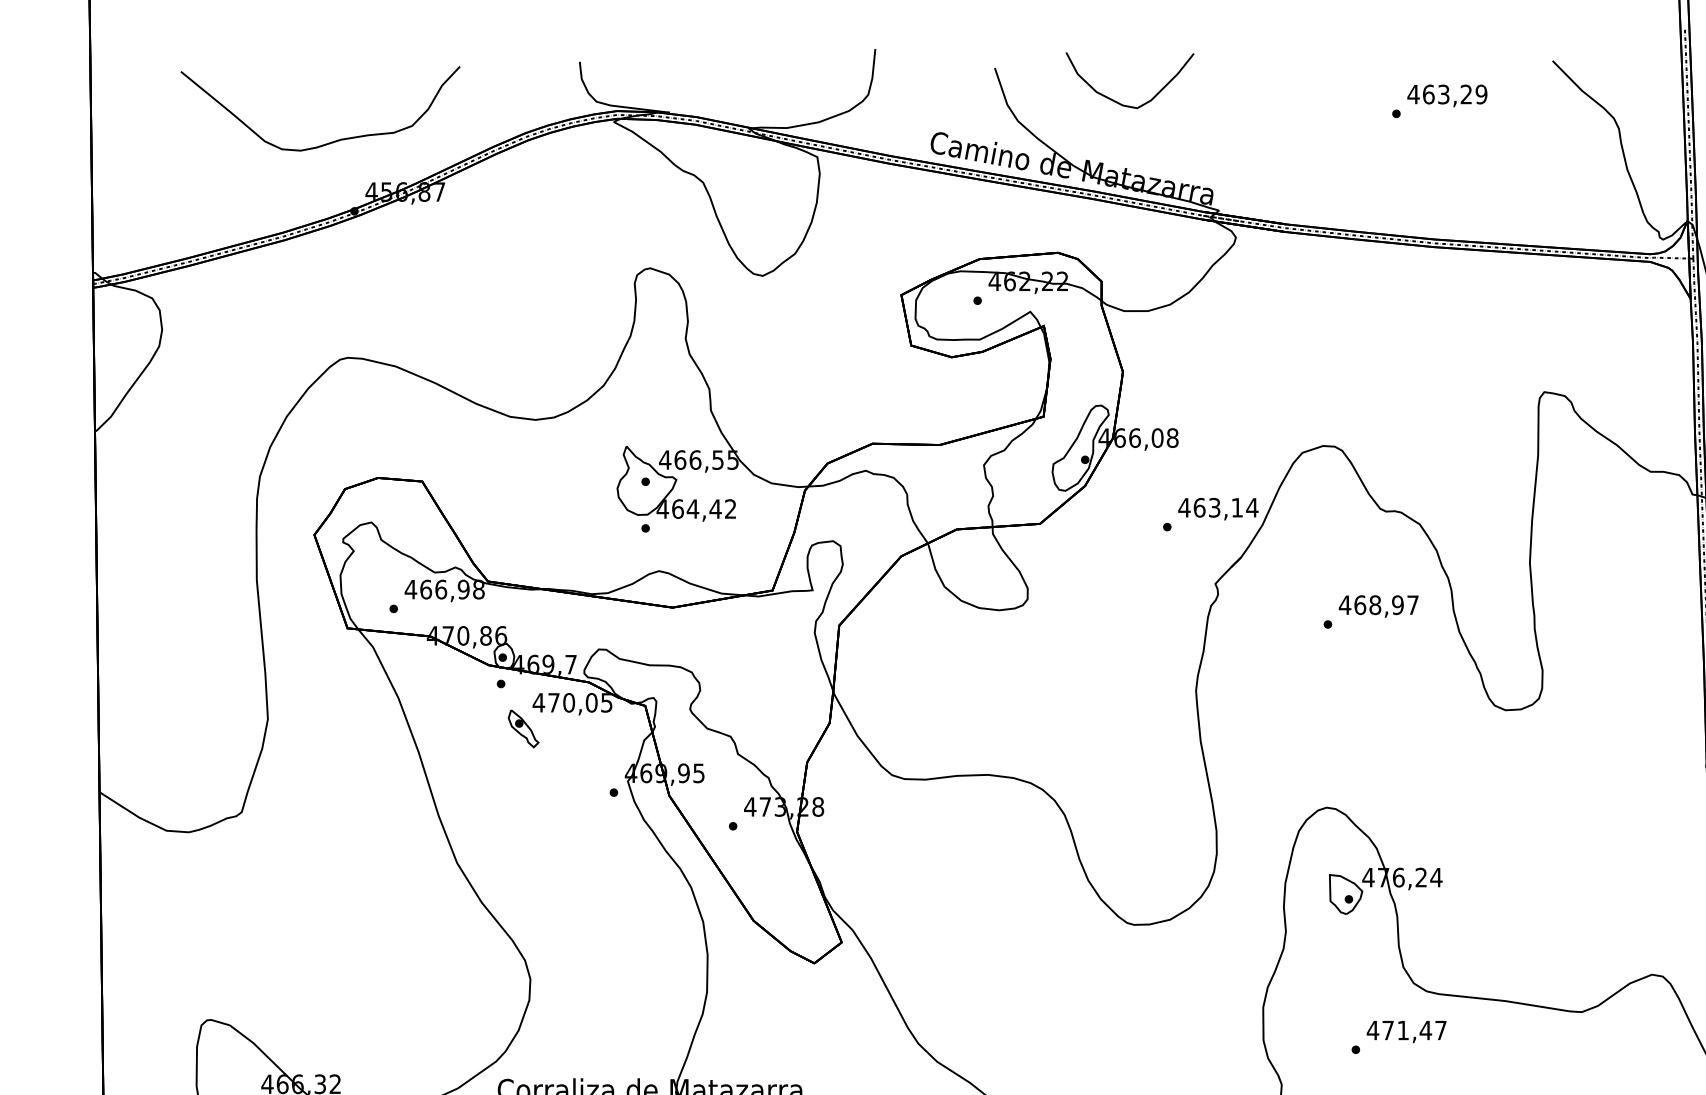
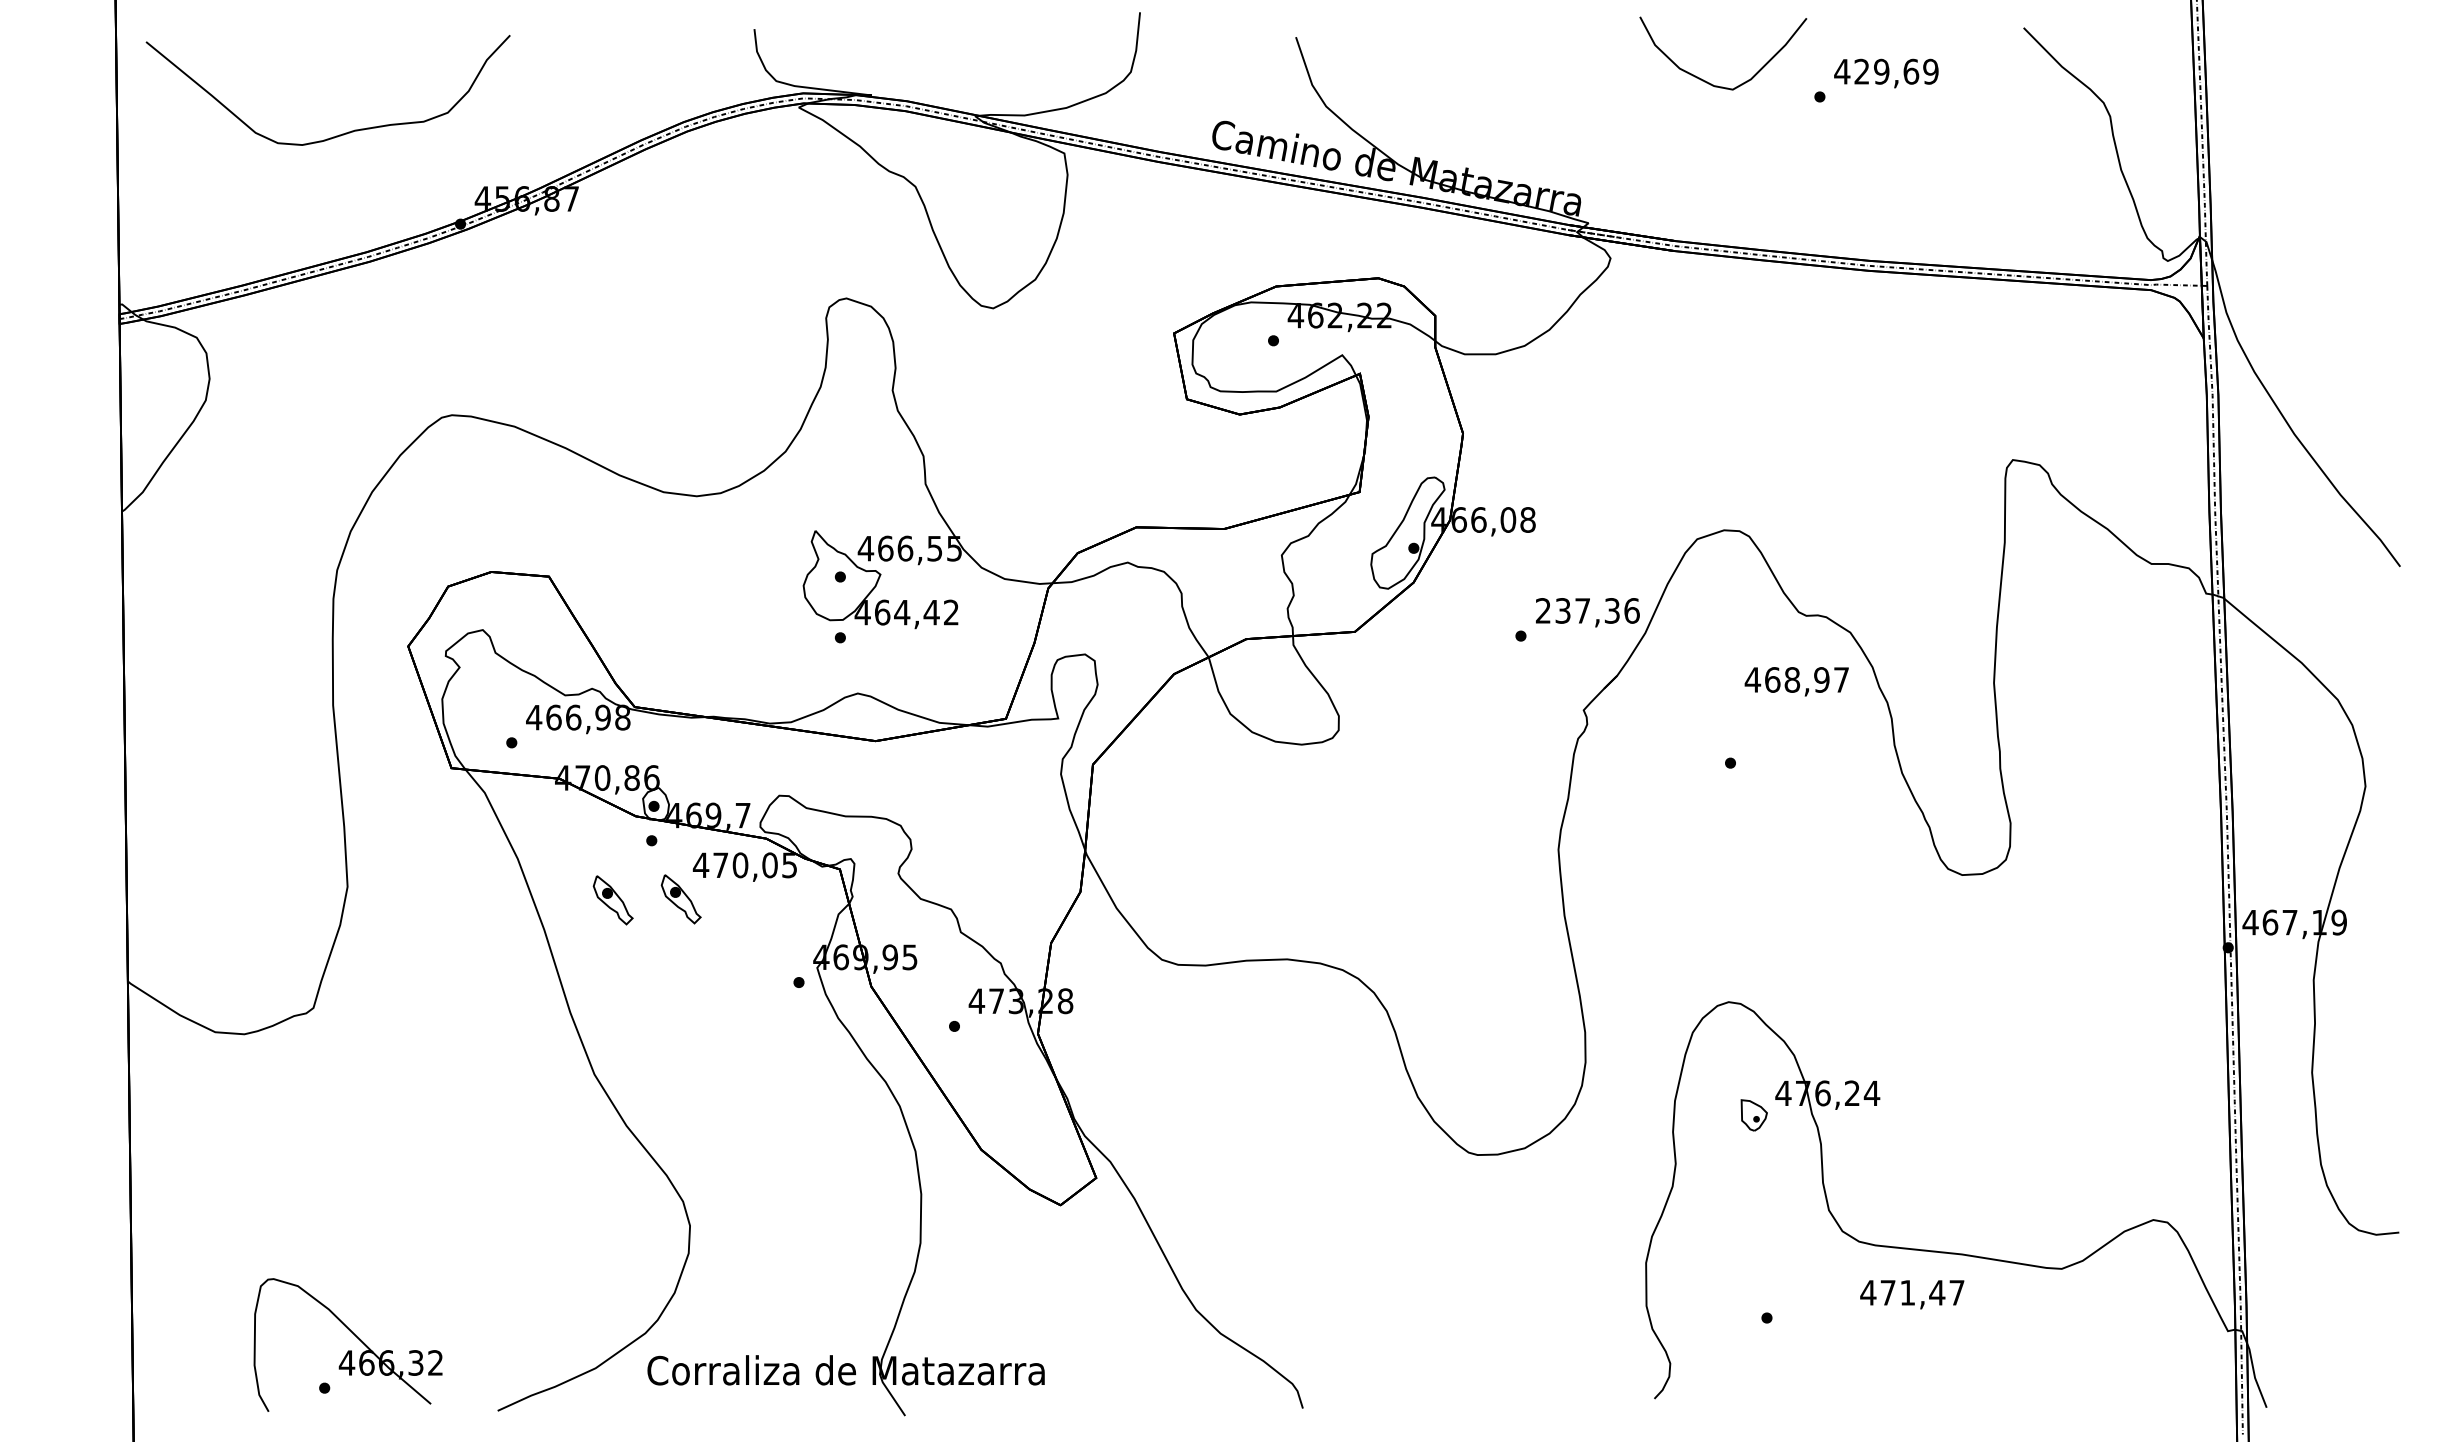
text: (1447, 94) -> (1886, 71), 463,29 -> 429,69
curve: (1119, 102) -> (1709, 82), moved
curve: (331, 141) -> (342, 133), moved
text: (1218, 507) -> (1587, 610), 463,14 -> 237,36
text: (1378, 606) -> (1796, 681), moved
part: (470, 729) -> (612, 900), added
part: (1346, 894) -> (1754, 1115), size x0.6
text: (1406, 1031) -> (1912, 1294), moved

